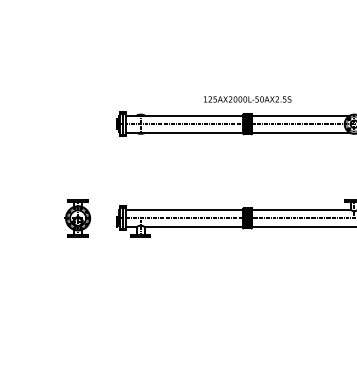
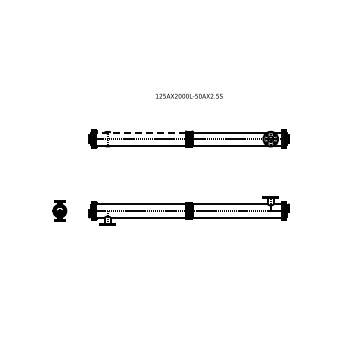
text: (247, 98) -> (189, 95), moved
line: (185, 115) -> (141, 132), solid -> dashed
part: (77, 217) -> (59, 210), size x0.7

